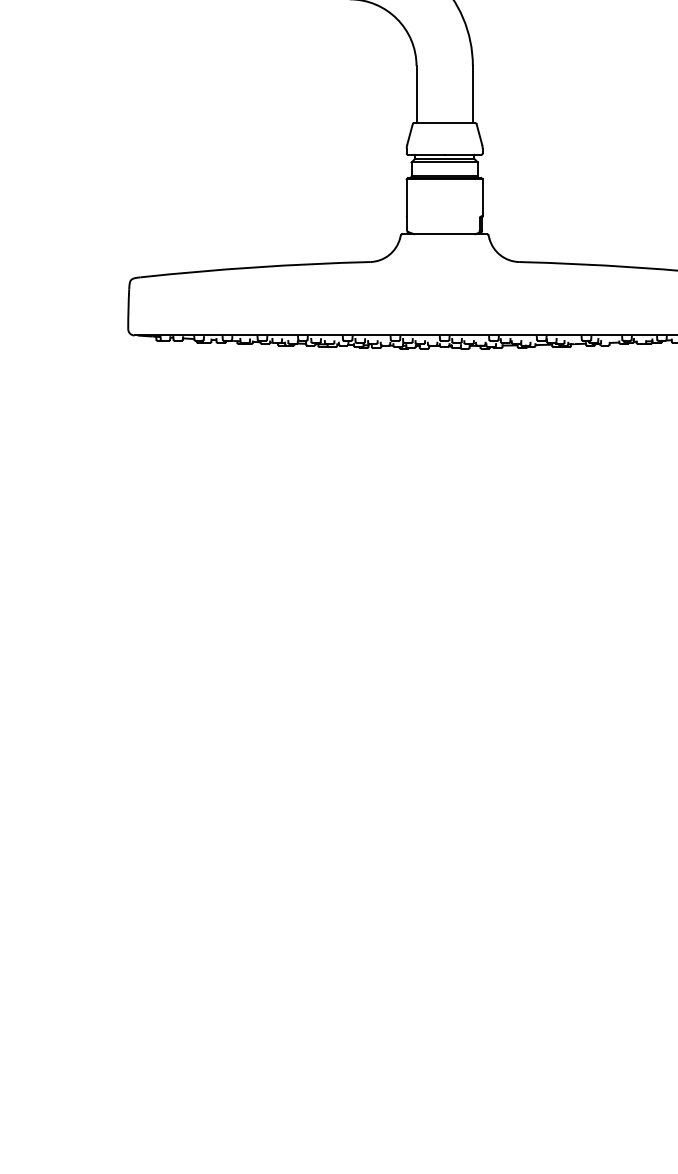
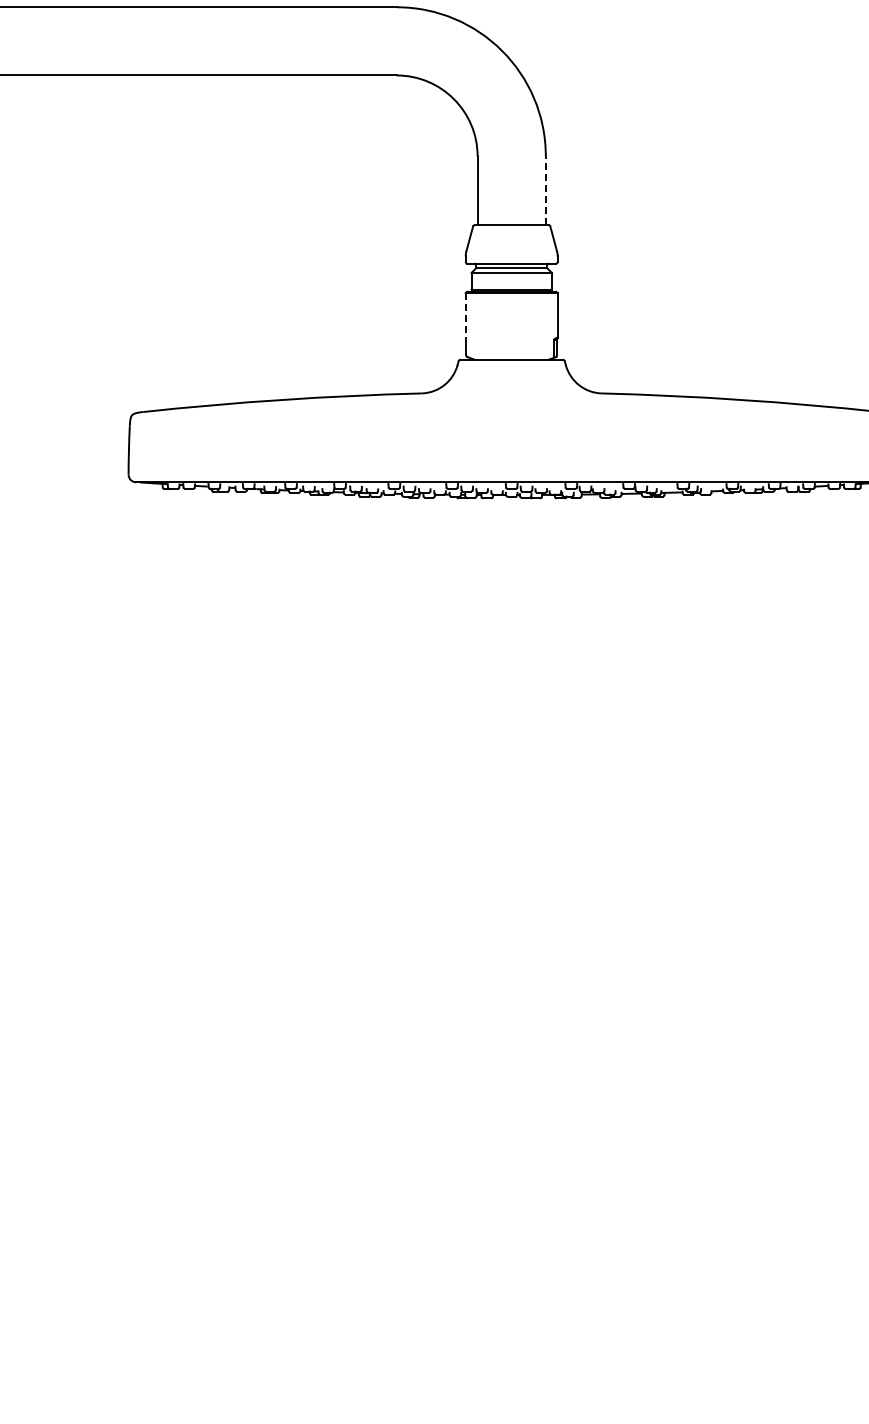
line: (472, 94) -> (545, 190), solid -> dashed
line: (406, 198) -> (465, 316), solid -> dashed

